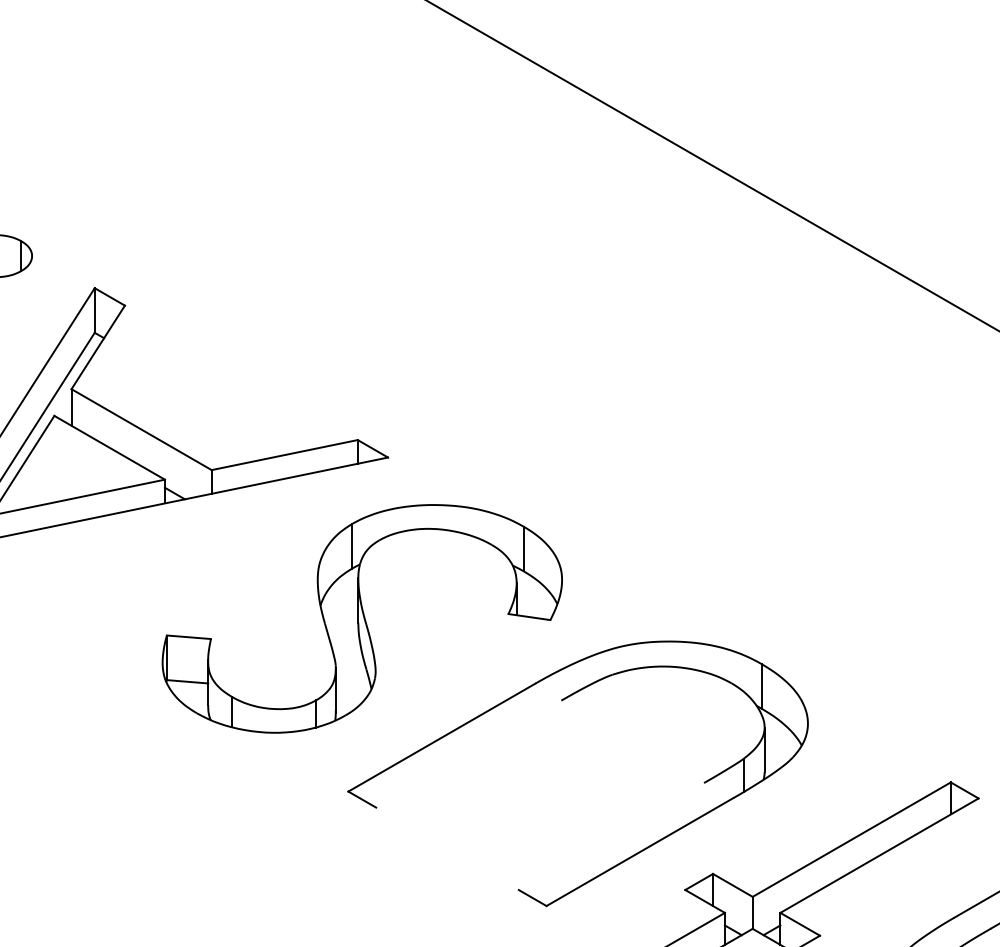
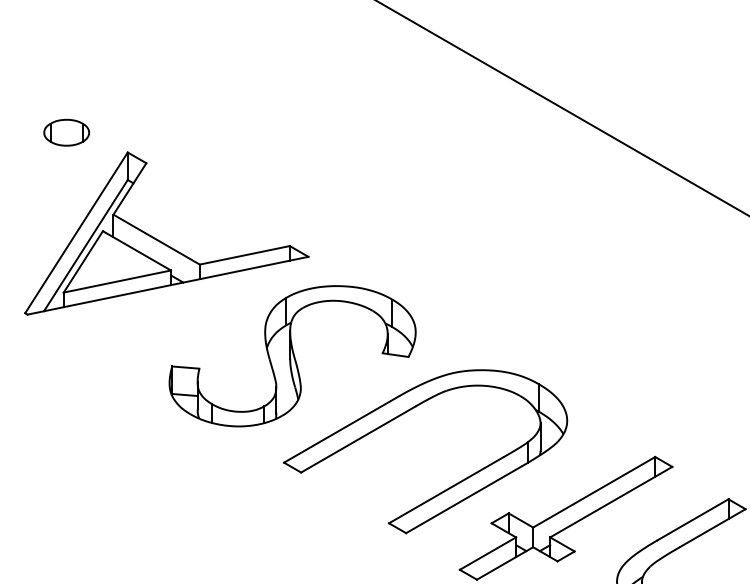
line: (469, 753) -> (358, 439), added
line: (612, 836) -> (446, 490), added

